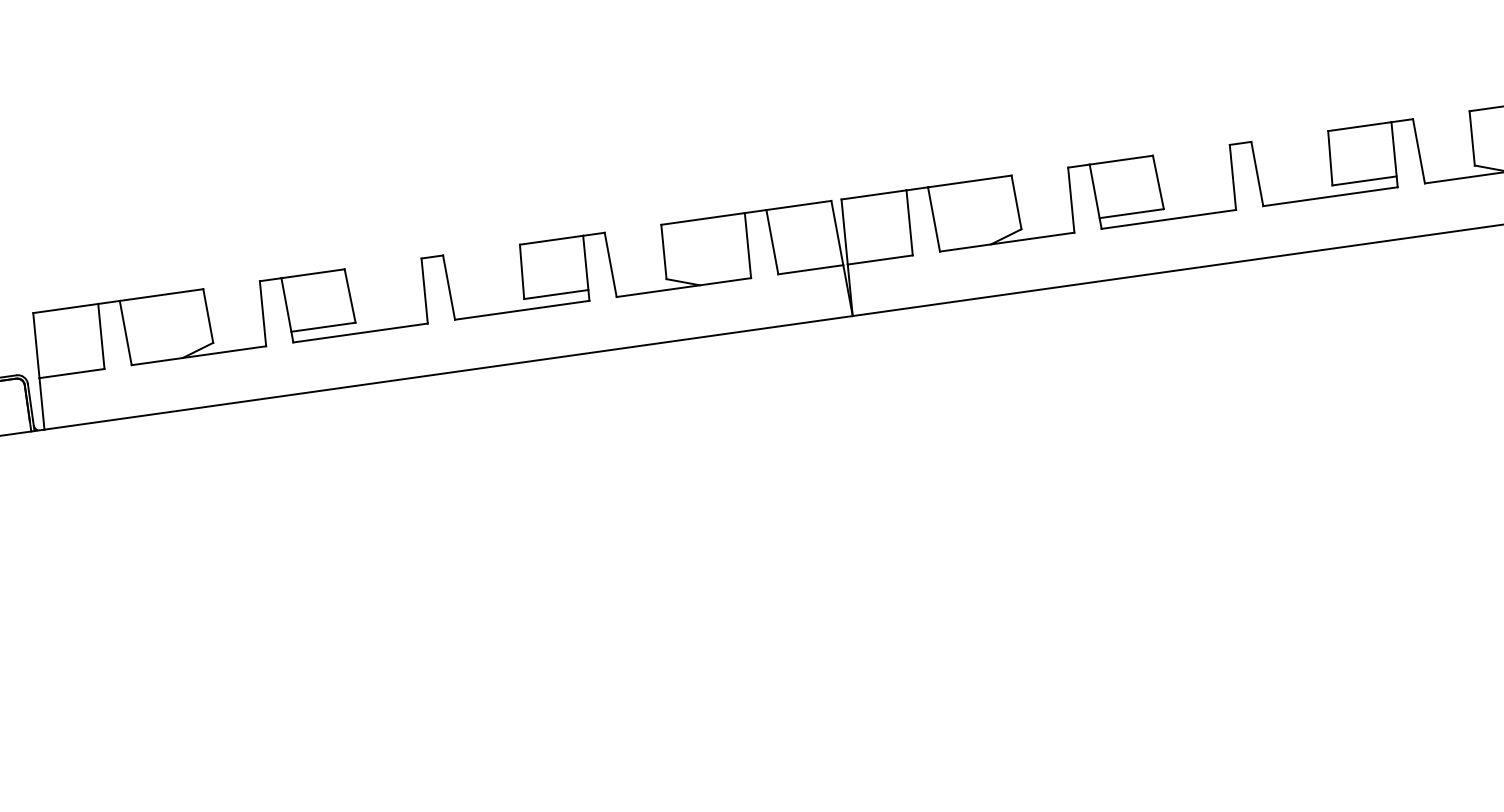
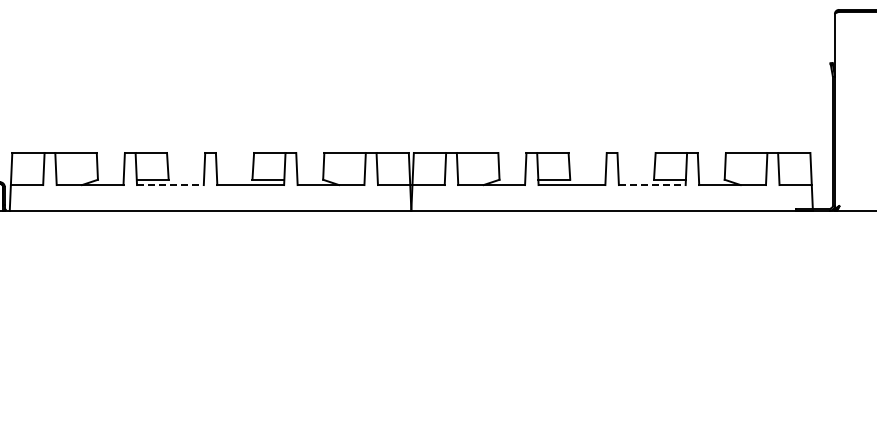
line: (1331, 197) -> (652, 185), solid -> dashed
line: (360, 333) -> (170, 185), solid -> dashed

